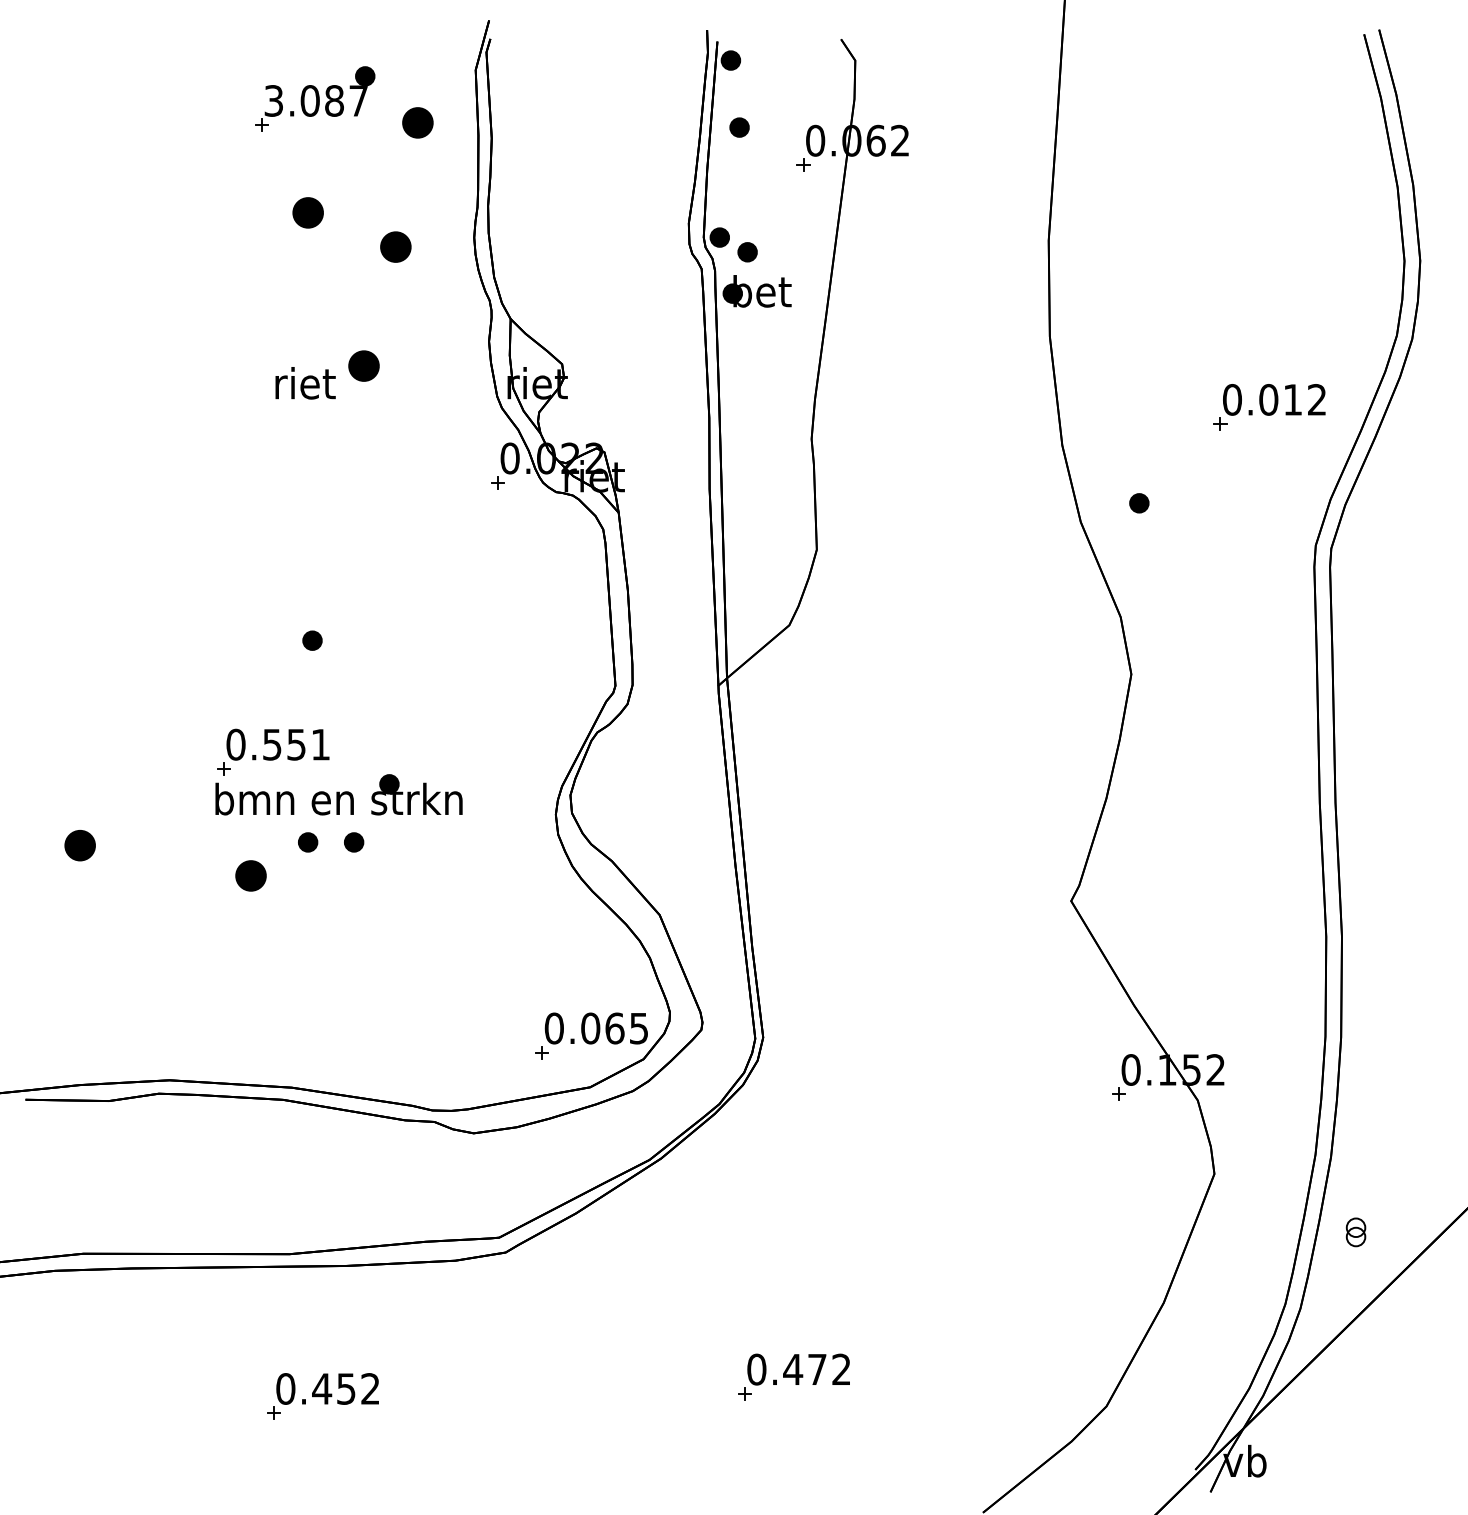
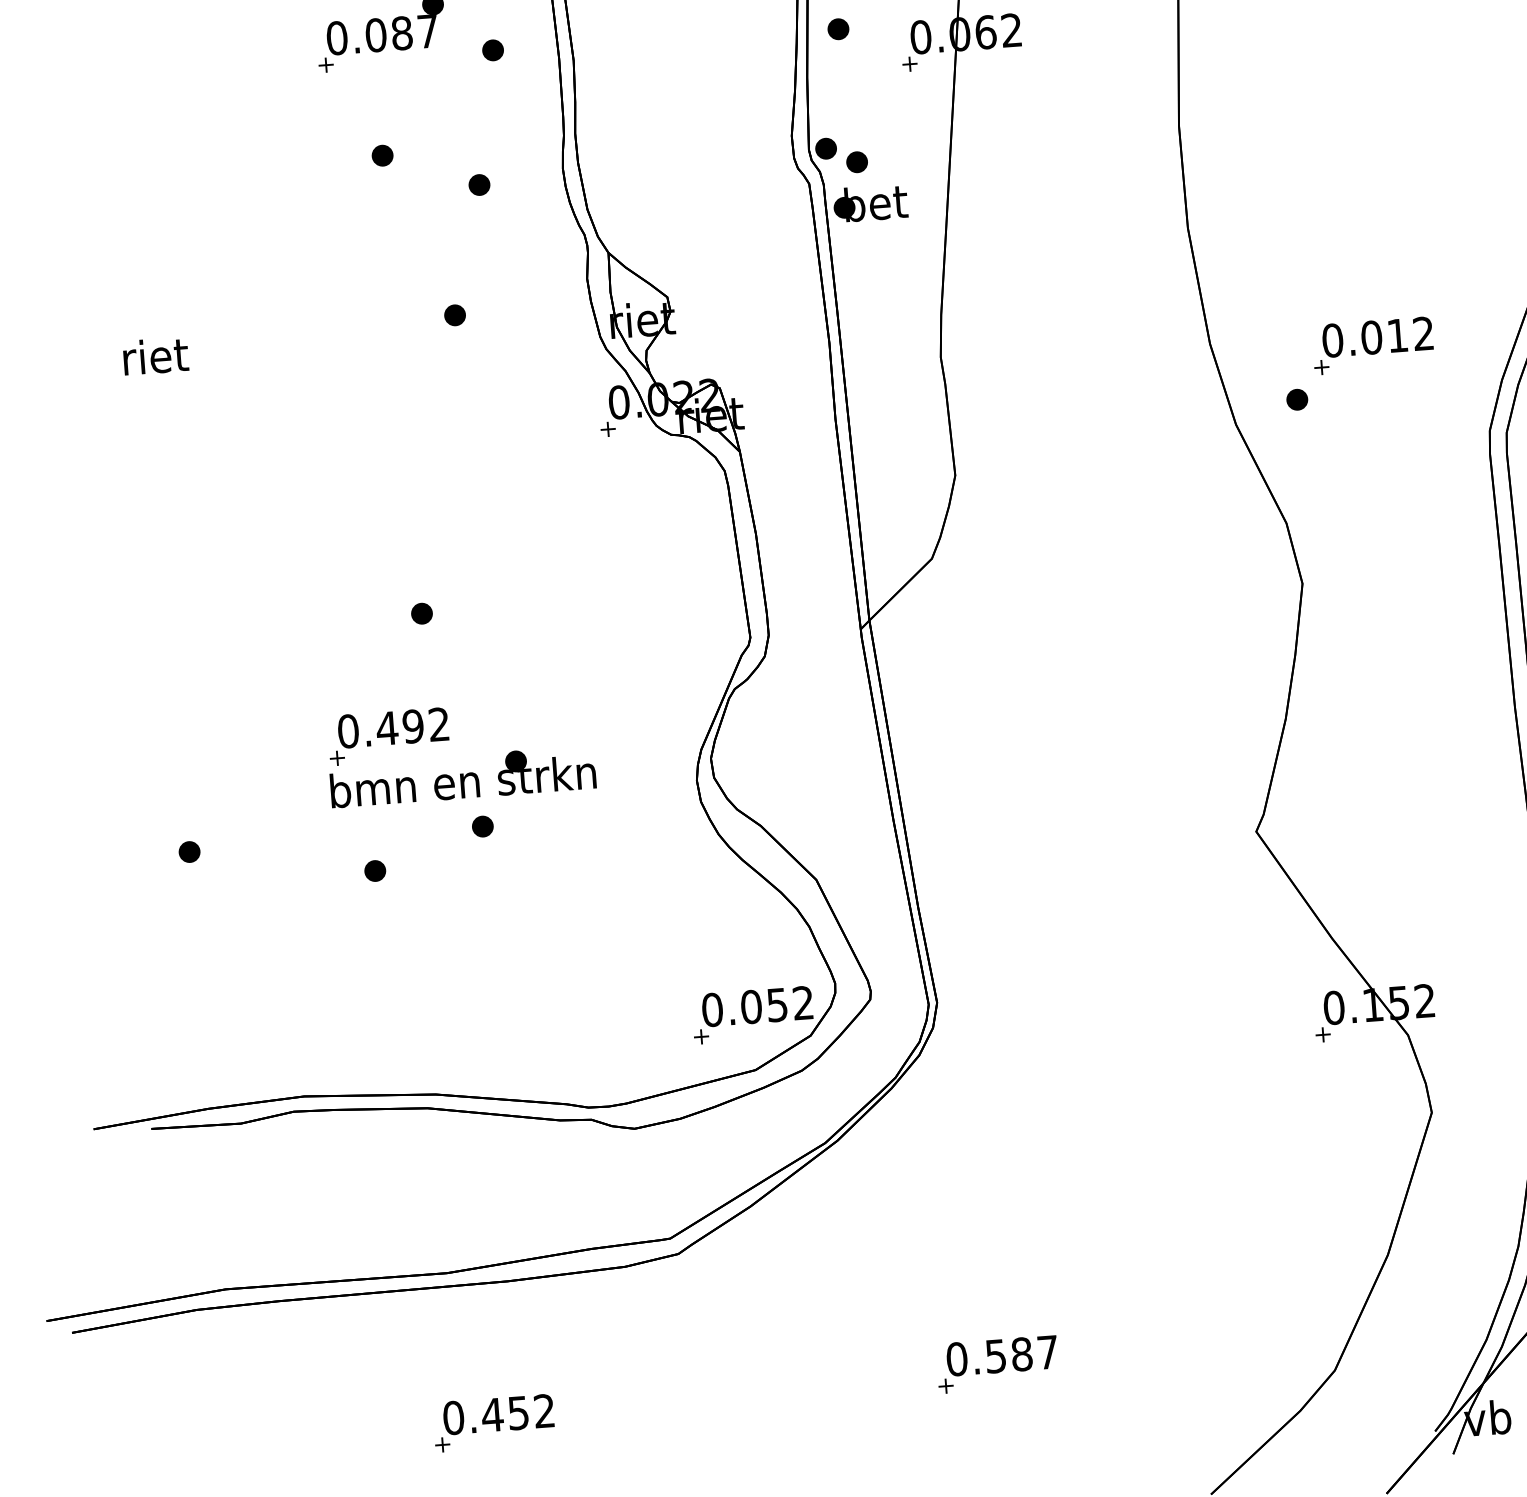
text: (273, 100) -> (336, 37), 3.087 -> 0.087
part: (417, 123) -> (492, 50), size x0.62
part: (307, 213) -> (382, 156), size x0.62
part: (395, 246) -> (479, 184), size x0.62
part: (363, 366) -> (454, 315), size x0.62
text: (305, 383) -> (155, 356), moved
part: (1269, 407) -> (1373, 345), moved
text: (295, 744) -> (412, 726), 0.551 -> 0.492
part: (308, 842) -> (433, 830), removed
part: (80, 845) -> (189, 851), size x0.62
part: (251, 876) -> (375, 871), size x0.62
text: (626, 1028) -> (789, 1004), 0.065 -> 0.052
text: (816, 1369) -> (1021, 1354), 0.472 -> 0.587

